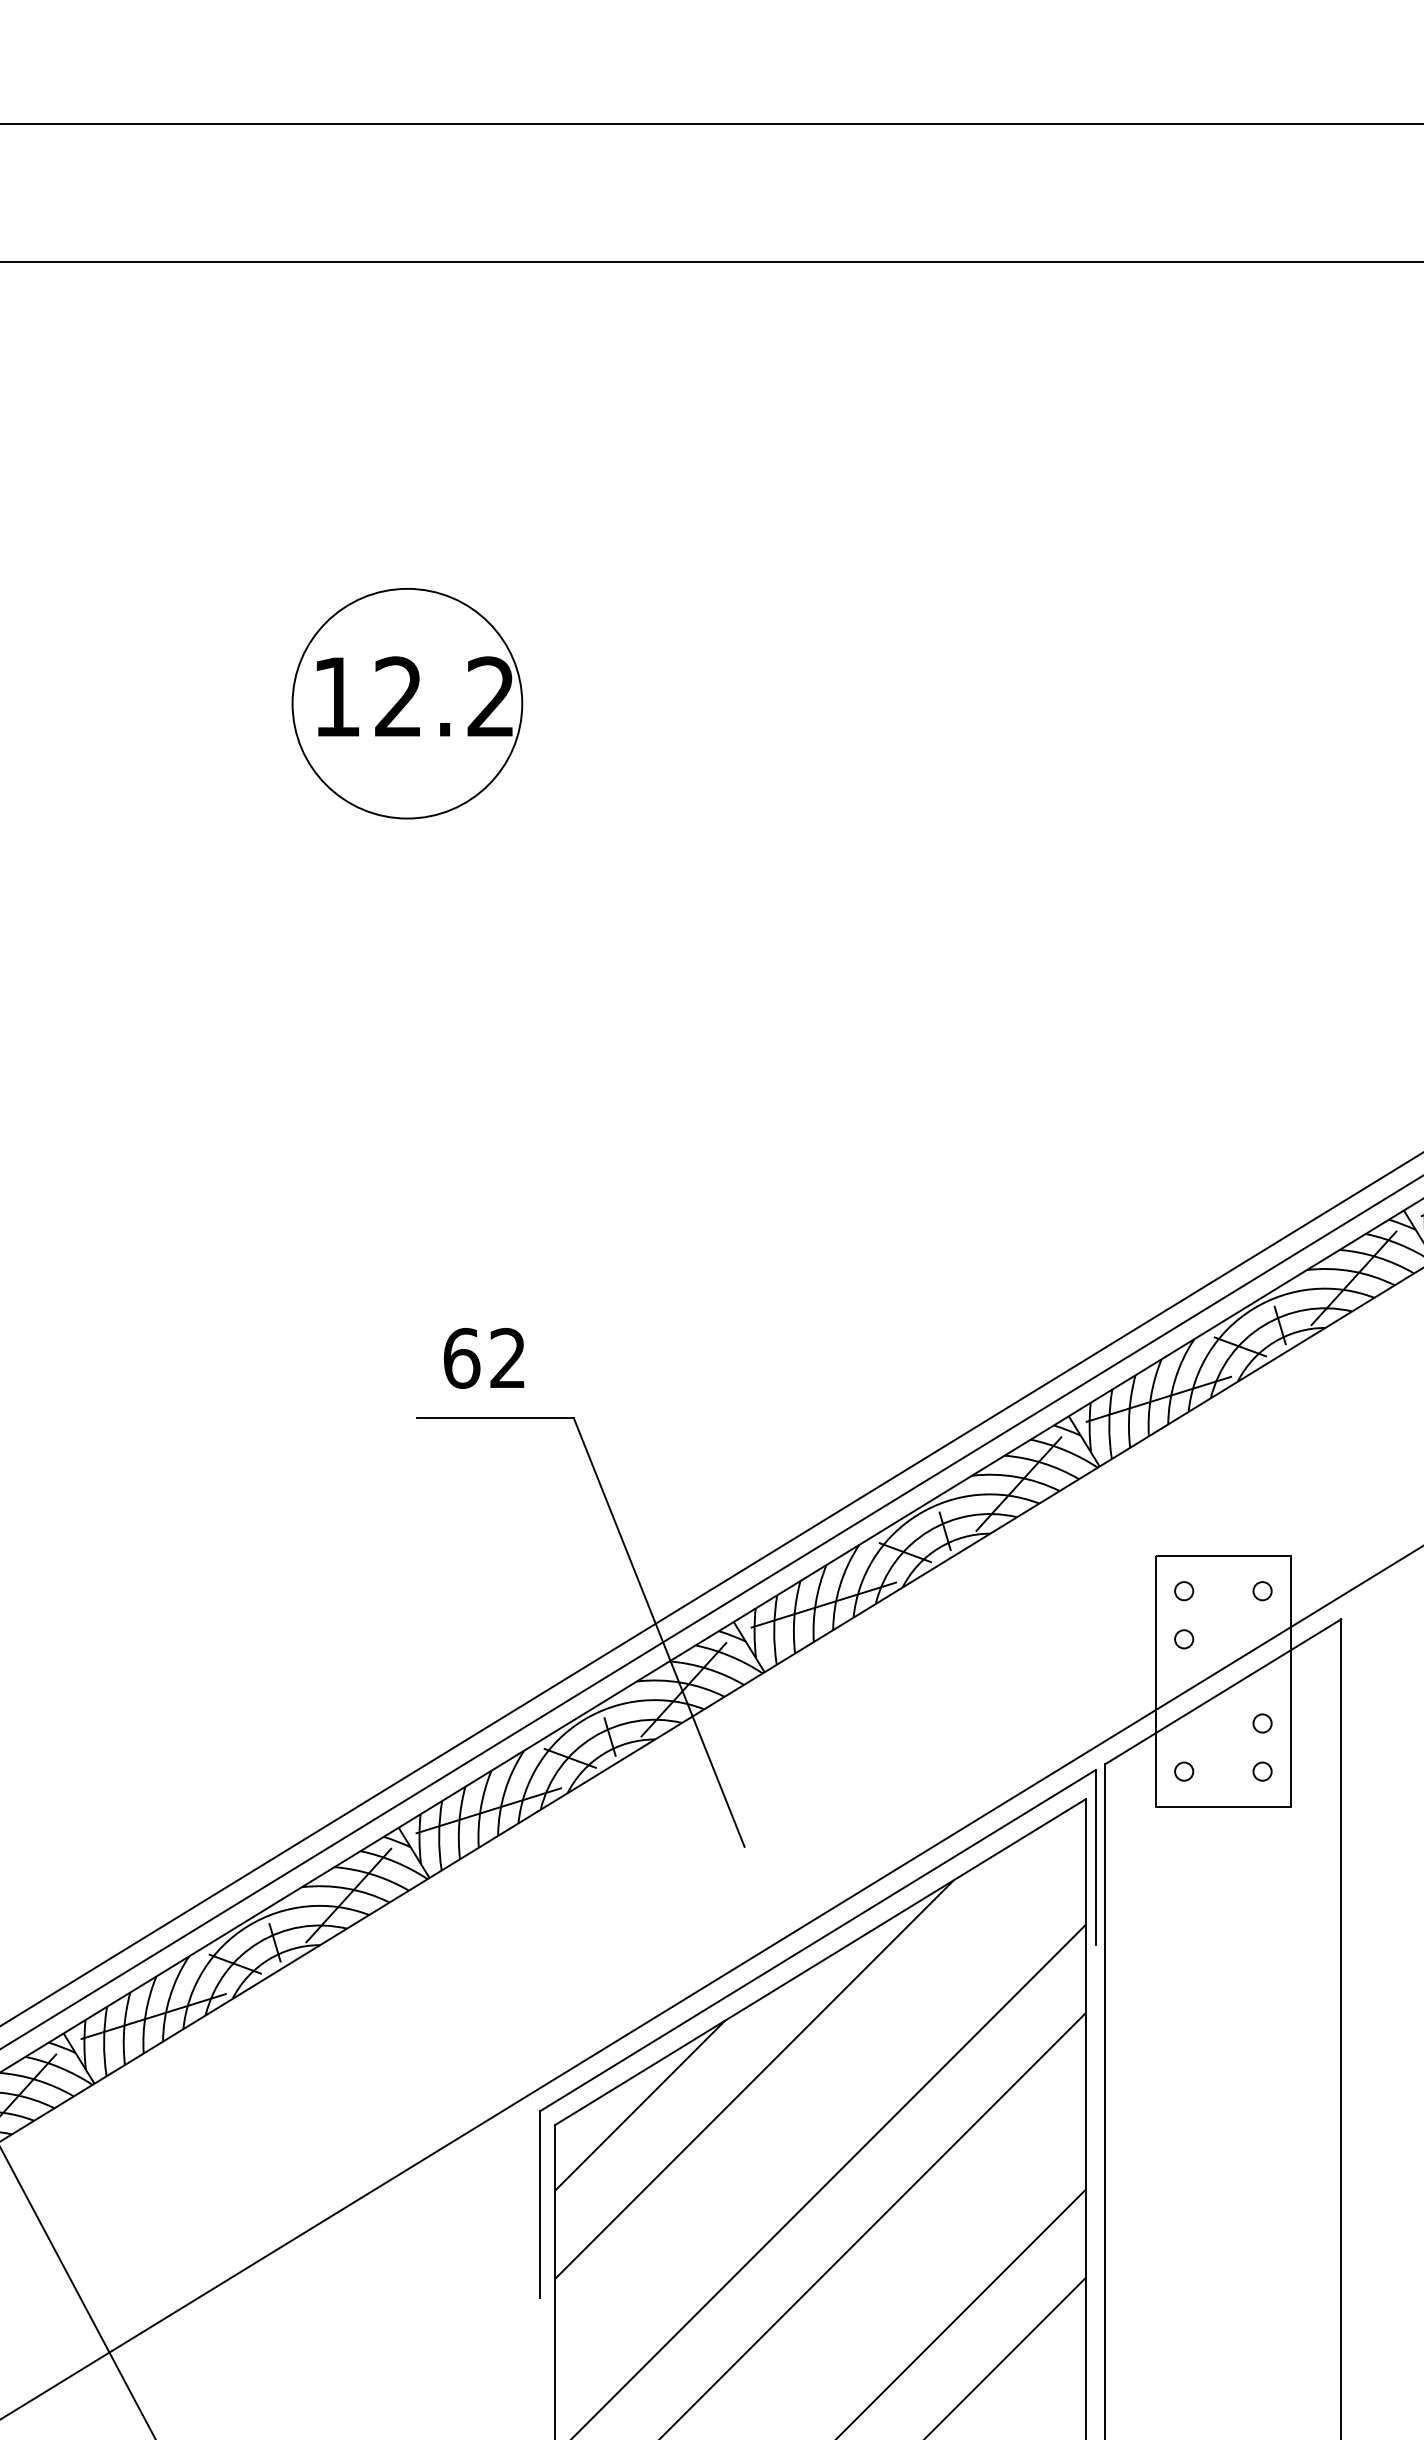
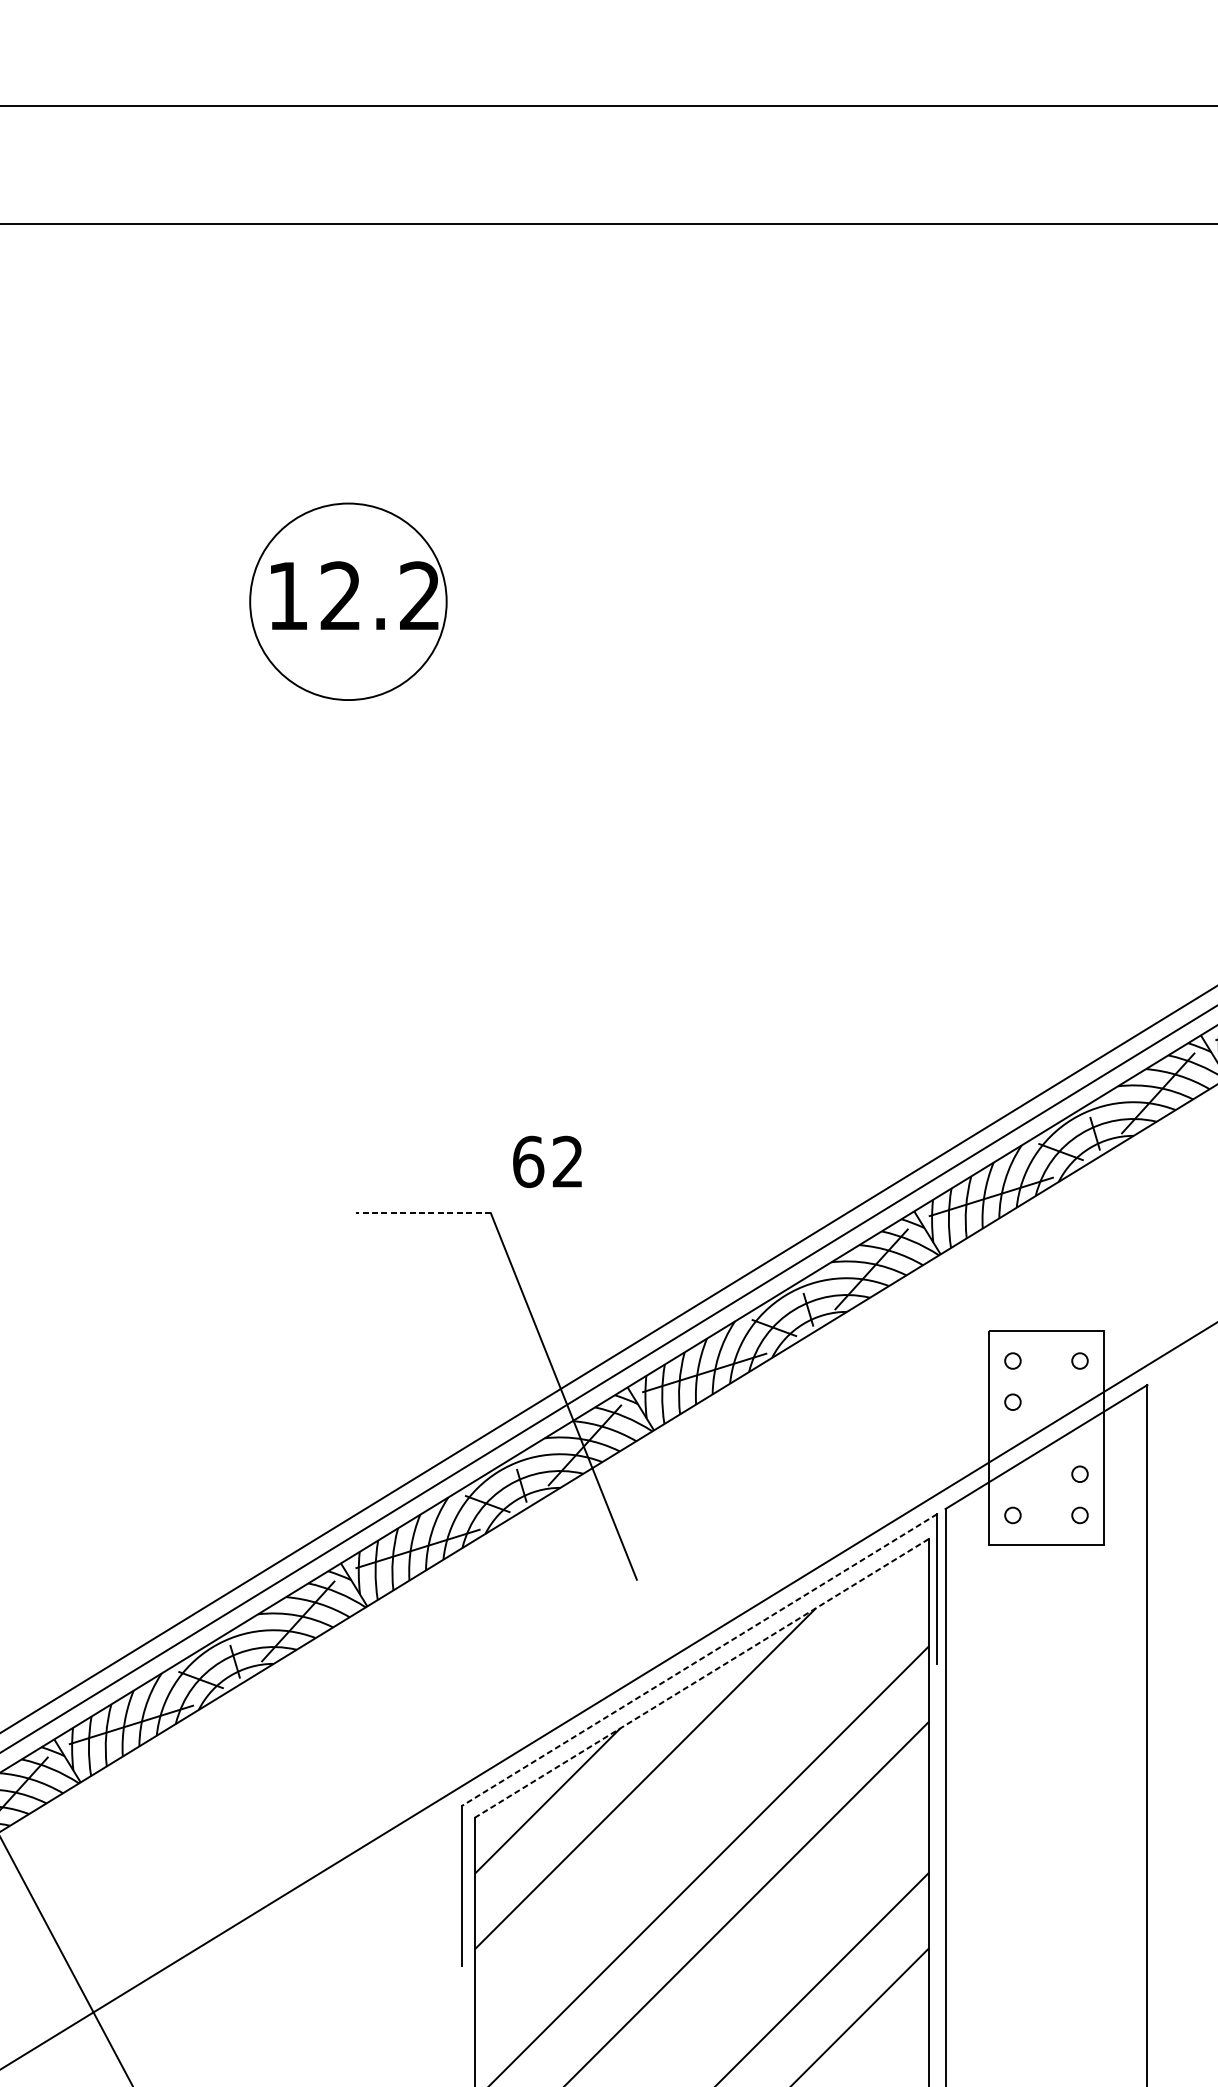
text: (483, 1358) -> (546, 1161), moved
line: (495, 1418) -> (423, 1213), solid -> dashed
line: (817, 1941) -> (699, 1660), solid -> dashed
line: (819, 1962) -> (700, 1678), solid -> dashed

